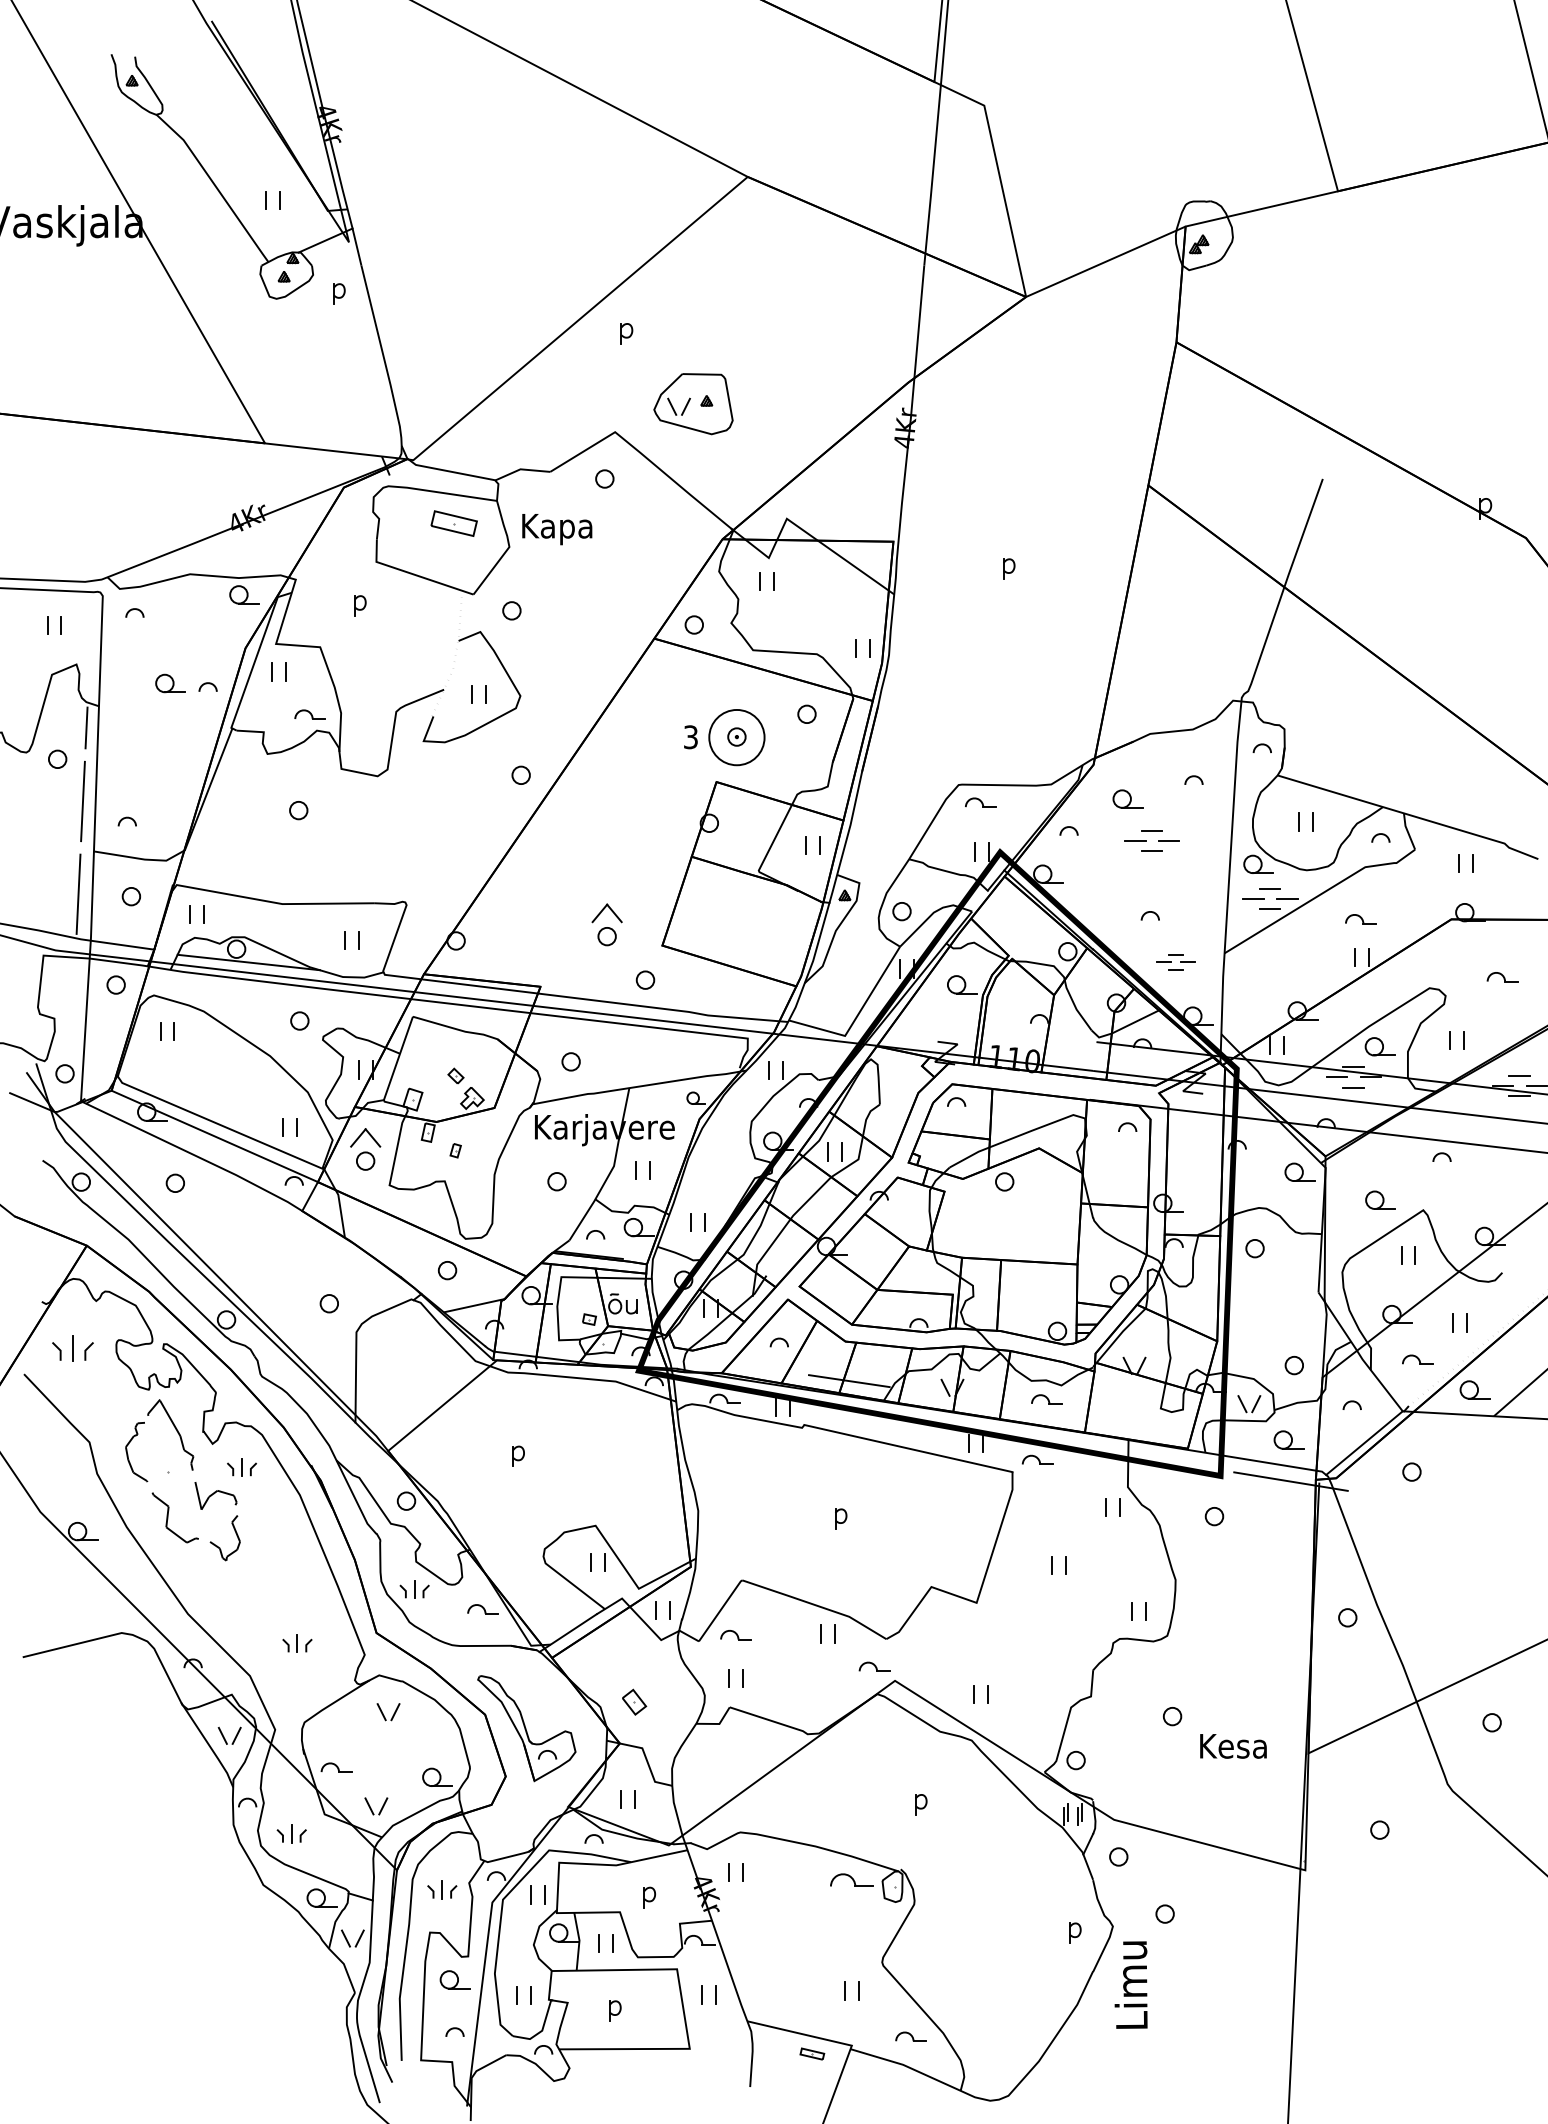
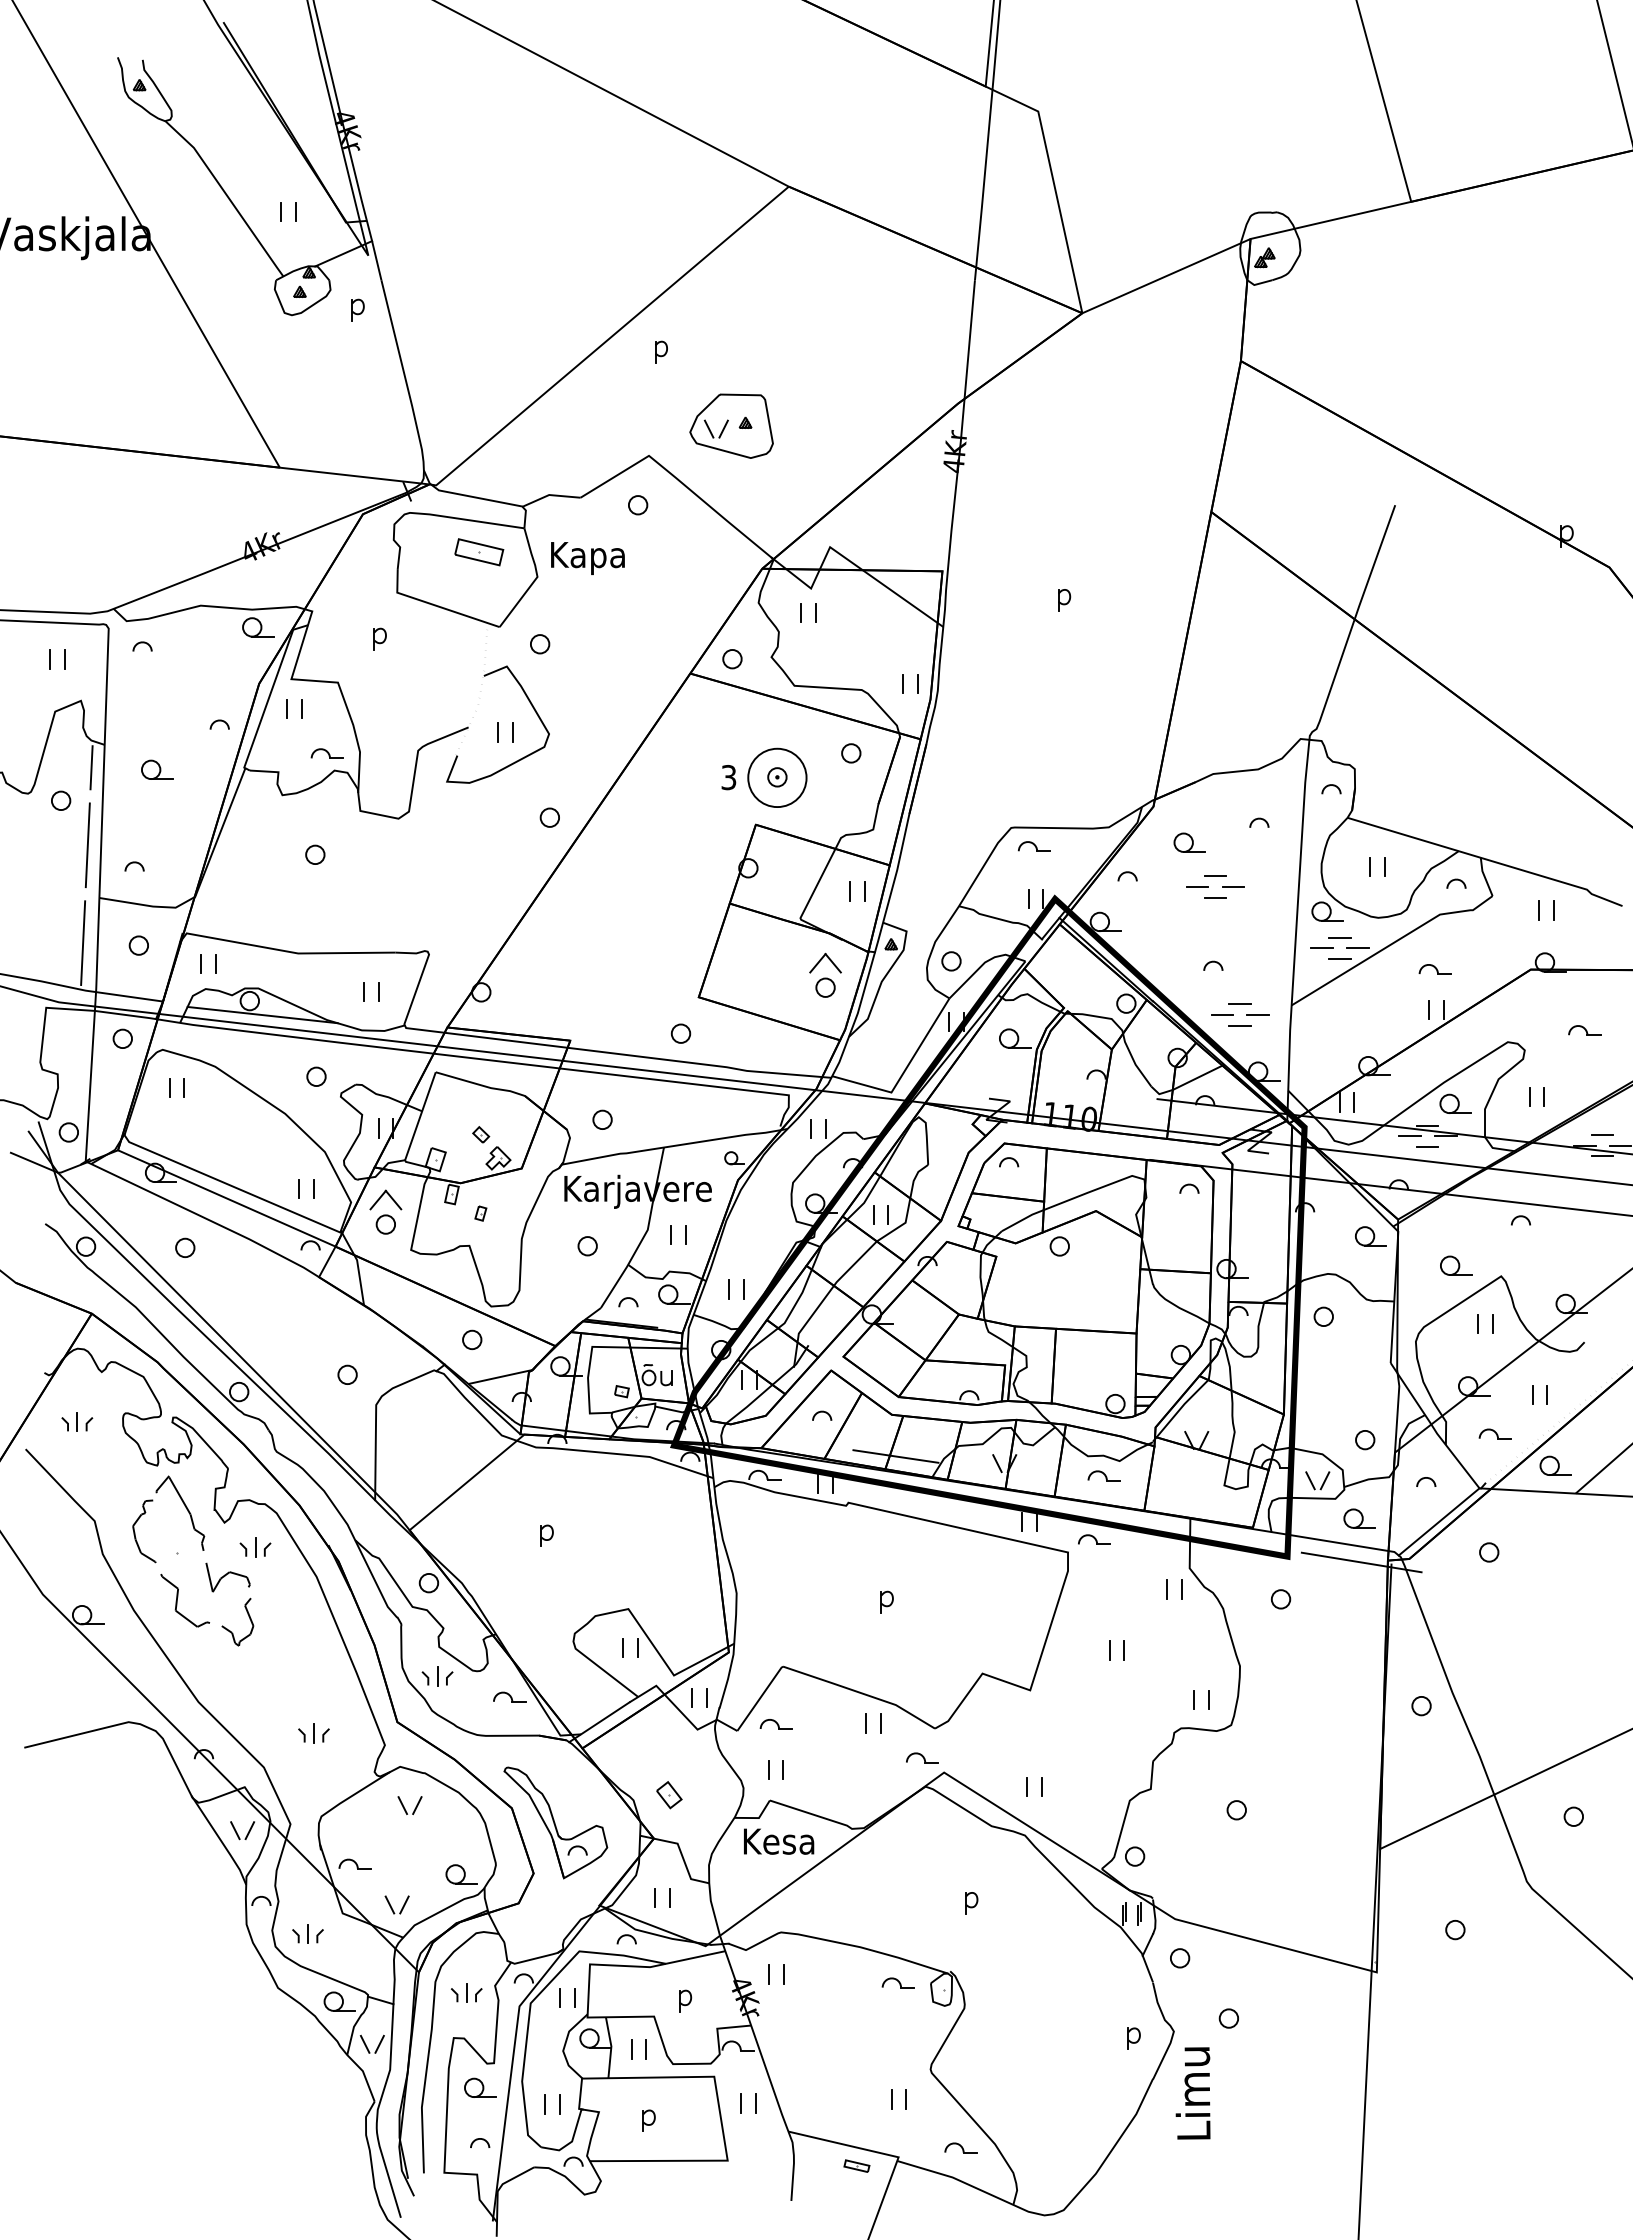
part: (170, 683) -> (157, 769), moved
part: (607, 924) -> (825, 974), moved
part: (1176, 961) -> (1240, 1014), size x1.43
part: (73, 1347) -> (77, 1421), size x0.71
text: (1233, 1746) -> (779, 1841), moved
part: (850, 1879) -> (897, 1982), size x0.71

